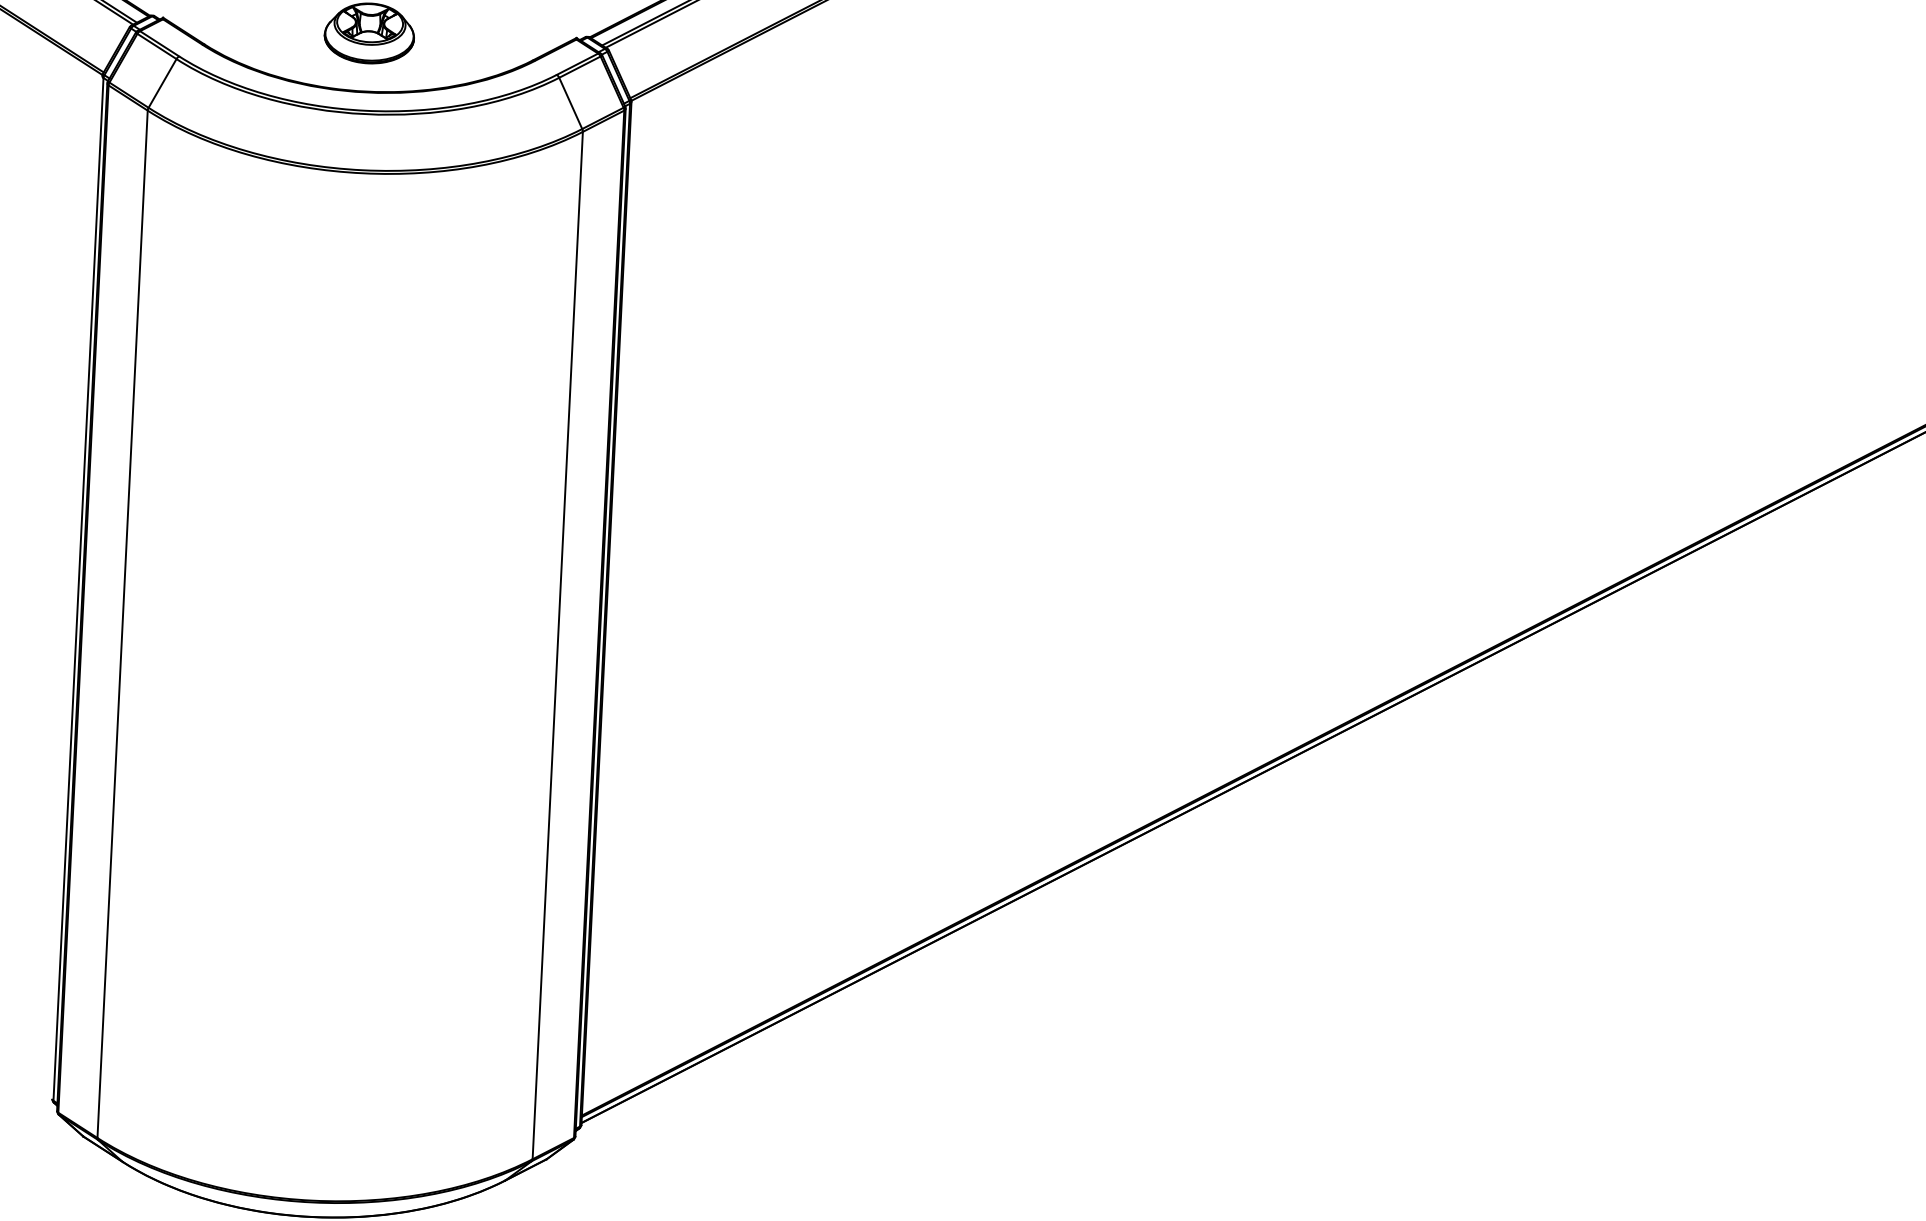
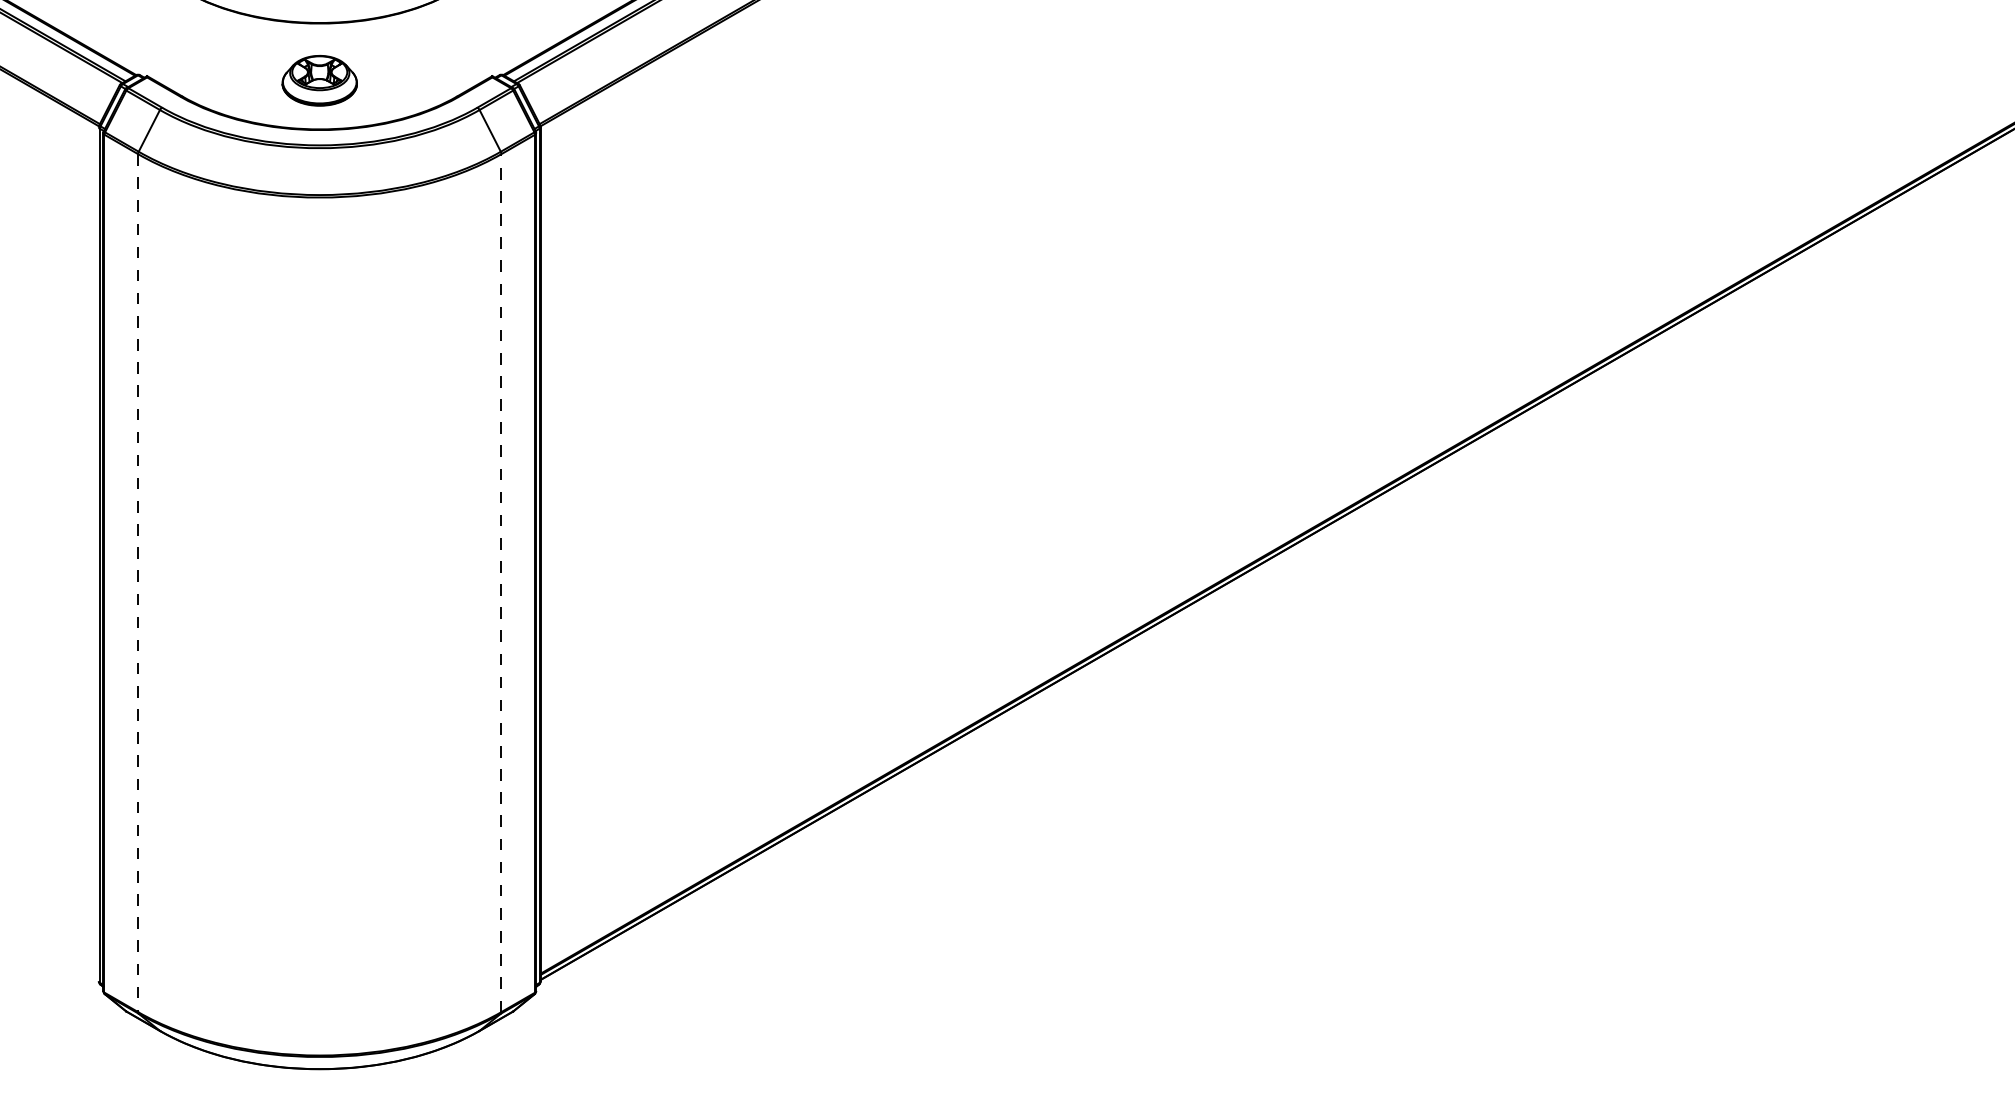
line: (123, 624) -> (138, 583), solid -> dashed
line: (557, 646) -> (501, 583), solid -> dashed

